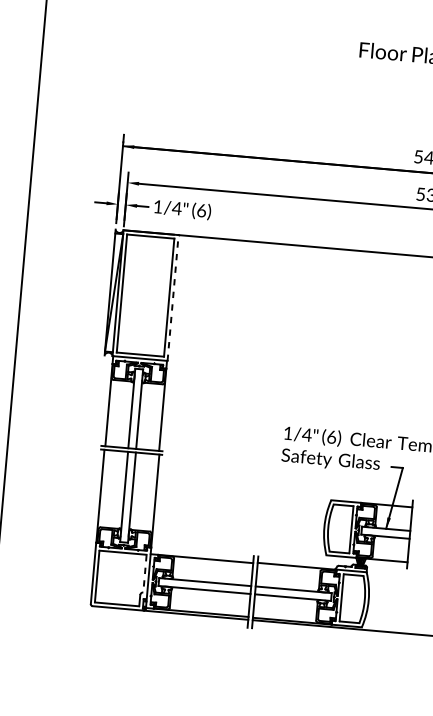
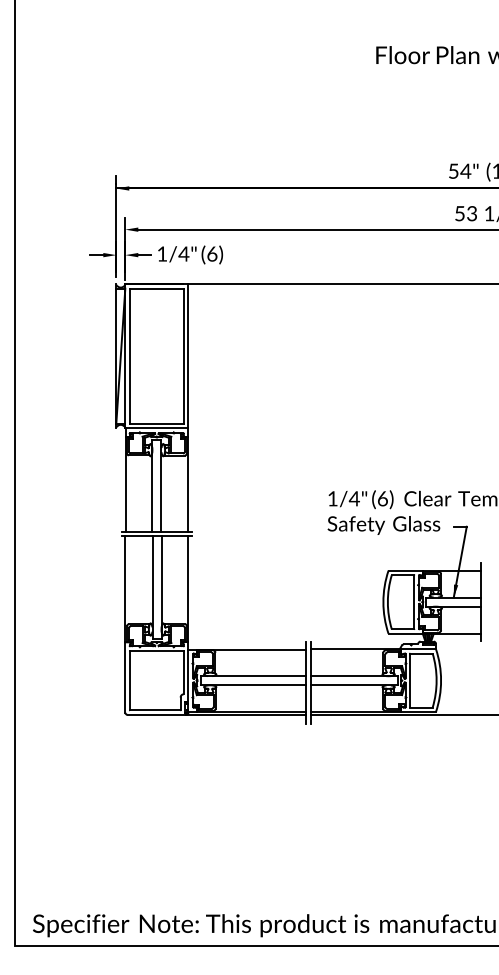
line: (173, 297) -> (188, 355), dashed -> solid
line: (144, 574) -> (183, 673), dashed -> solid

